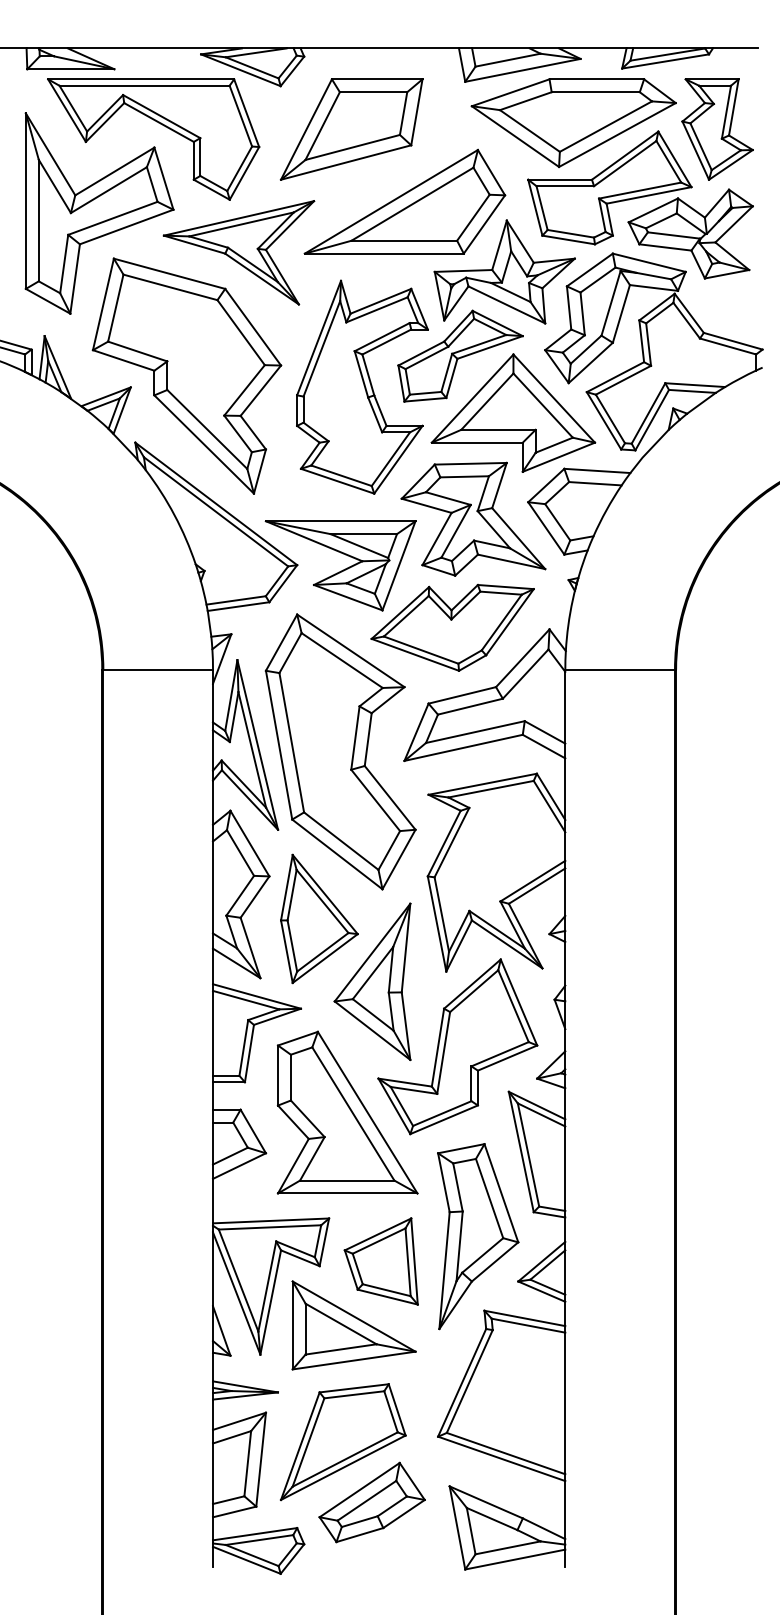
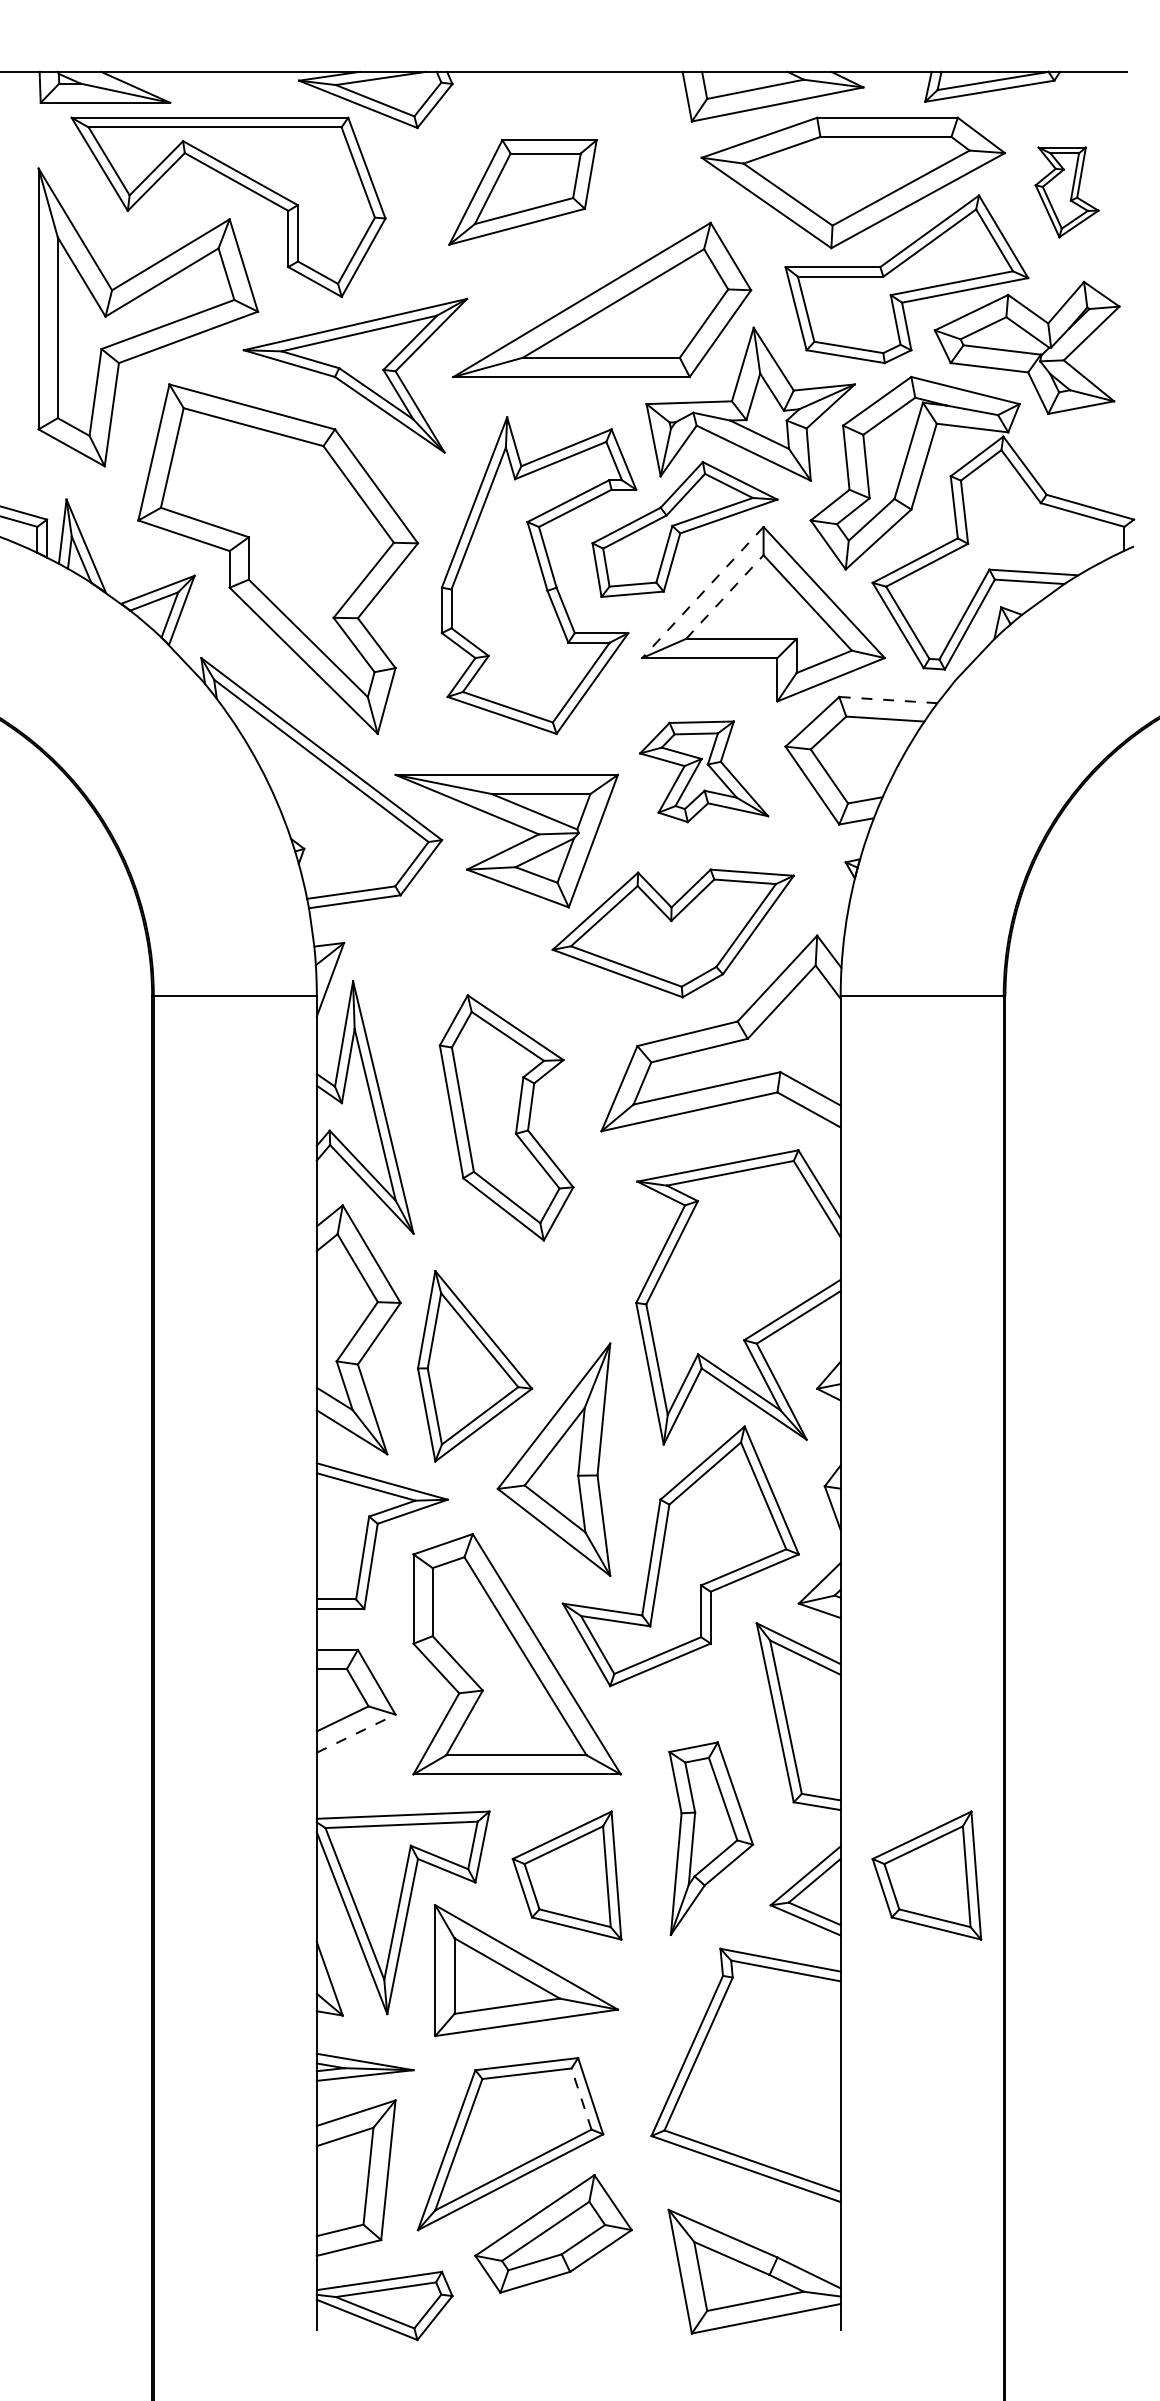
part: (351, 129) -> (522, 192), size x0.7
part: (717, 129) -> (1066, 192), size x0.6
line: (472, 398) -> (702, 592), solid -> dashed
line: (487, 401) -> (724, 596), solid -> dashed
line: (596, 470) -> (887, 699), solid -> dashed
part: (473, 518) -> (704, 770), size x0.6
part: (340, 751) -> (506, 1117), size x0.6
line: (239, 1165) -> (356, 1732), solid -> dashed
part: (478, 1236) -> (711, 1838), size x0.7
part: (622, 1261) -> (925, 1875), added
line: (391, 1411) -> (582, 2098), solid -> dashed

